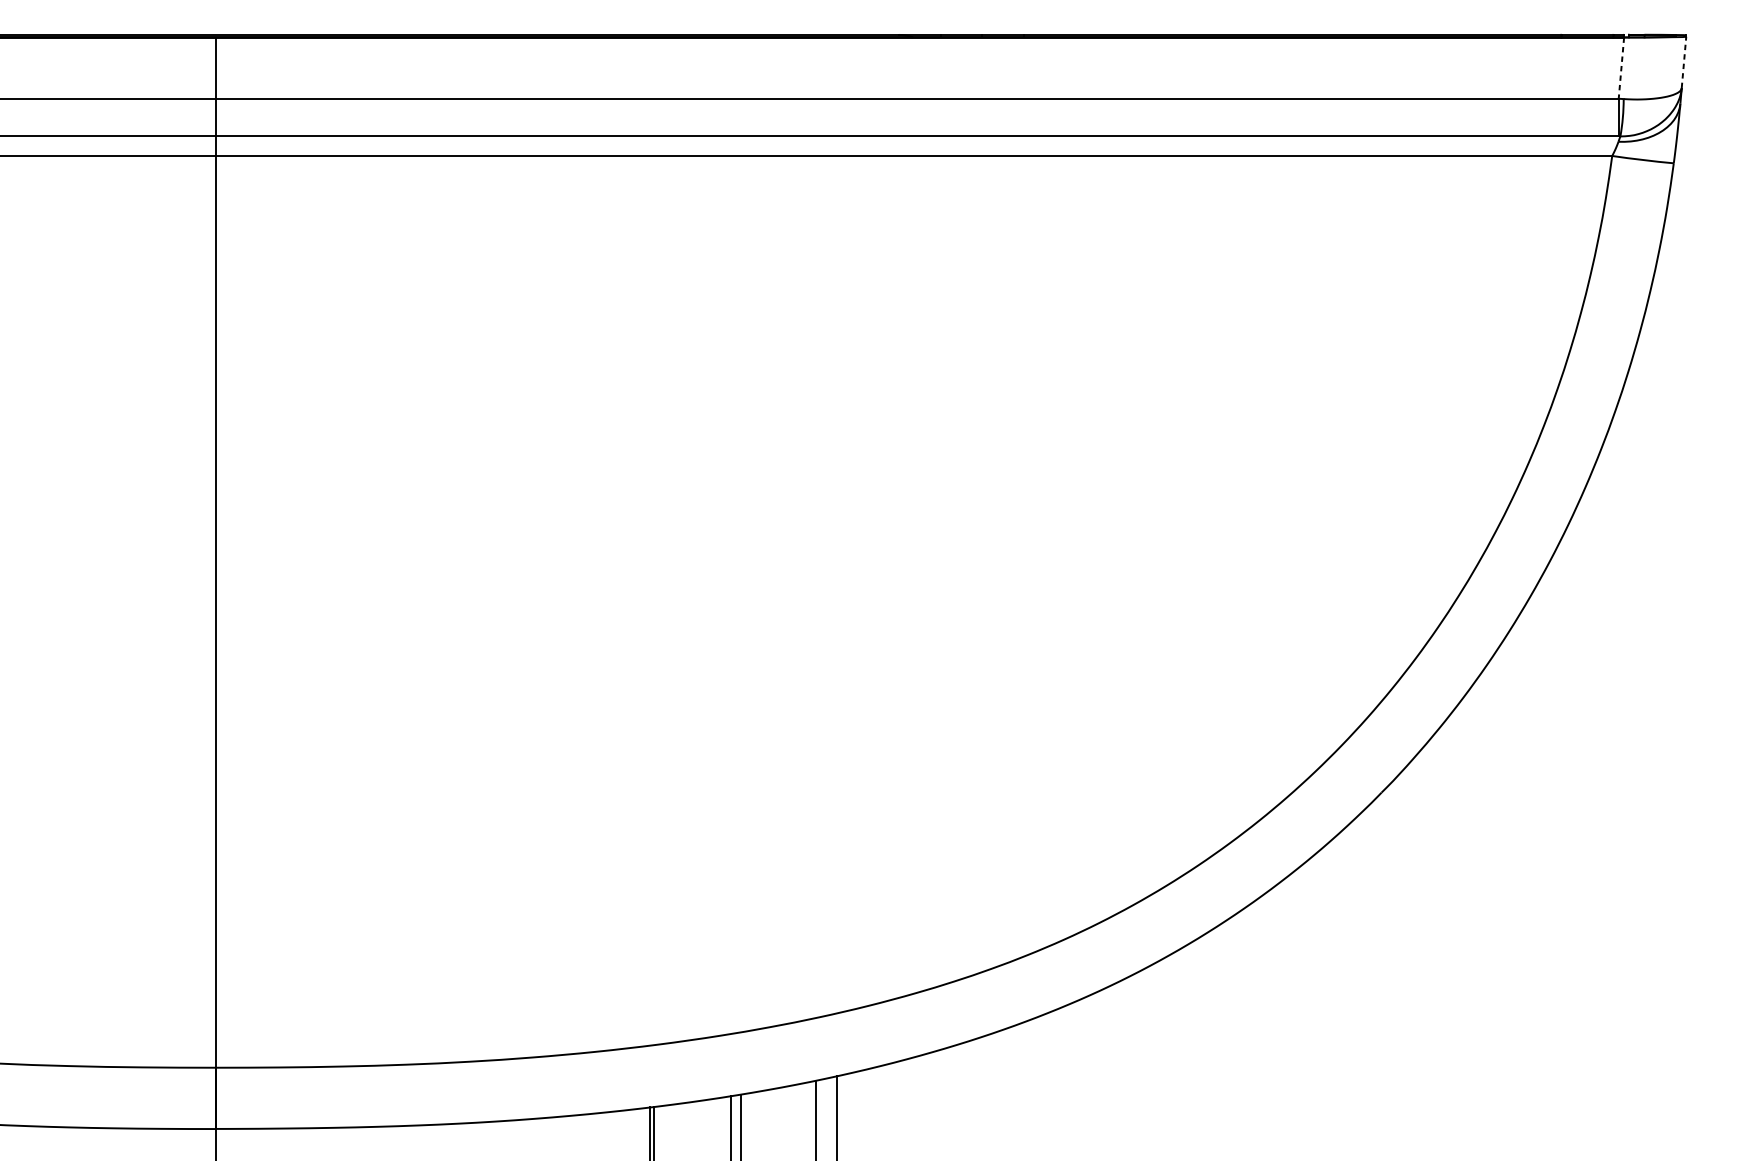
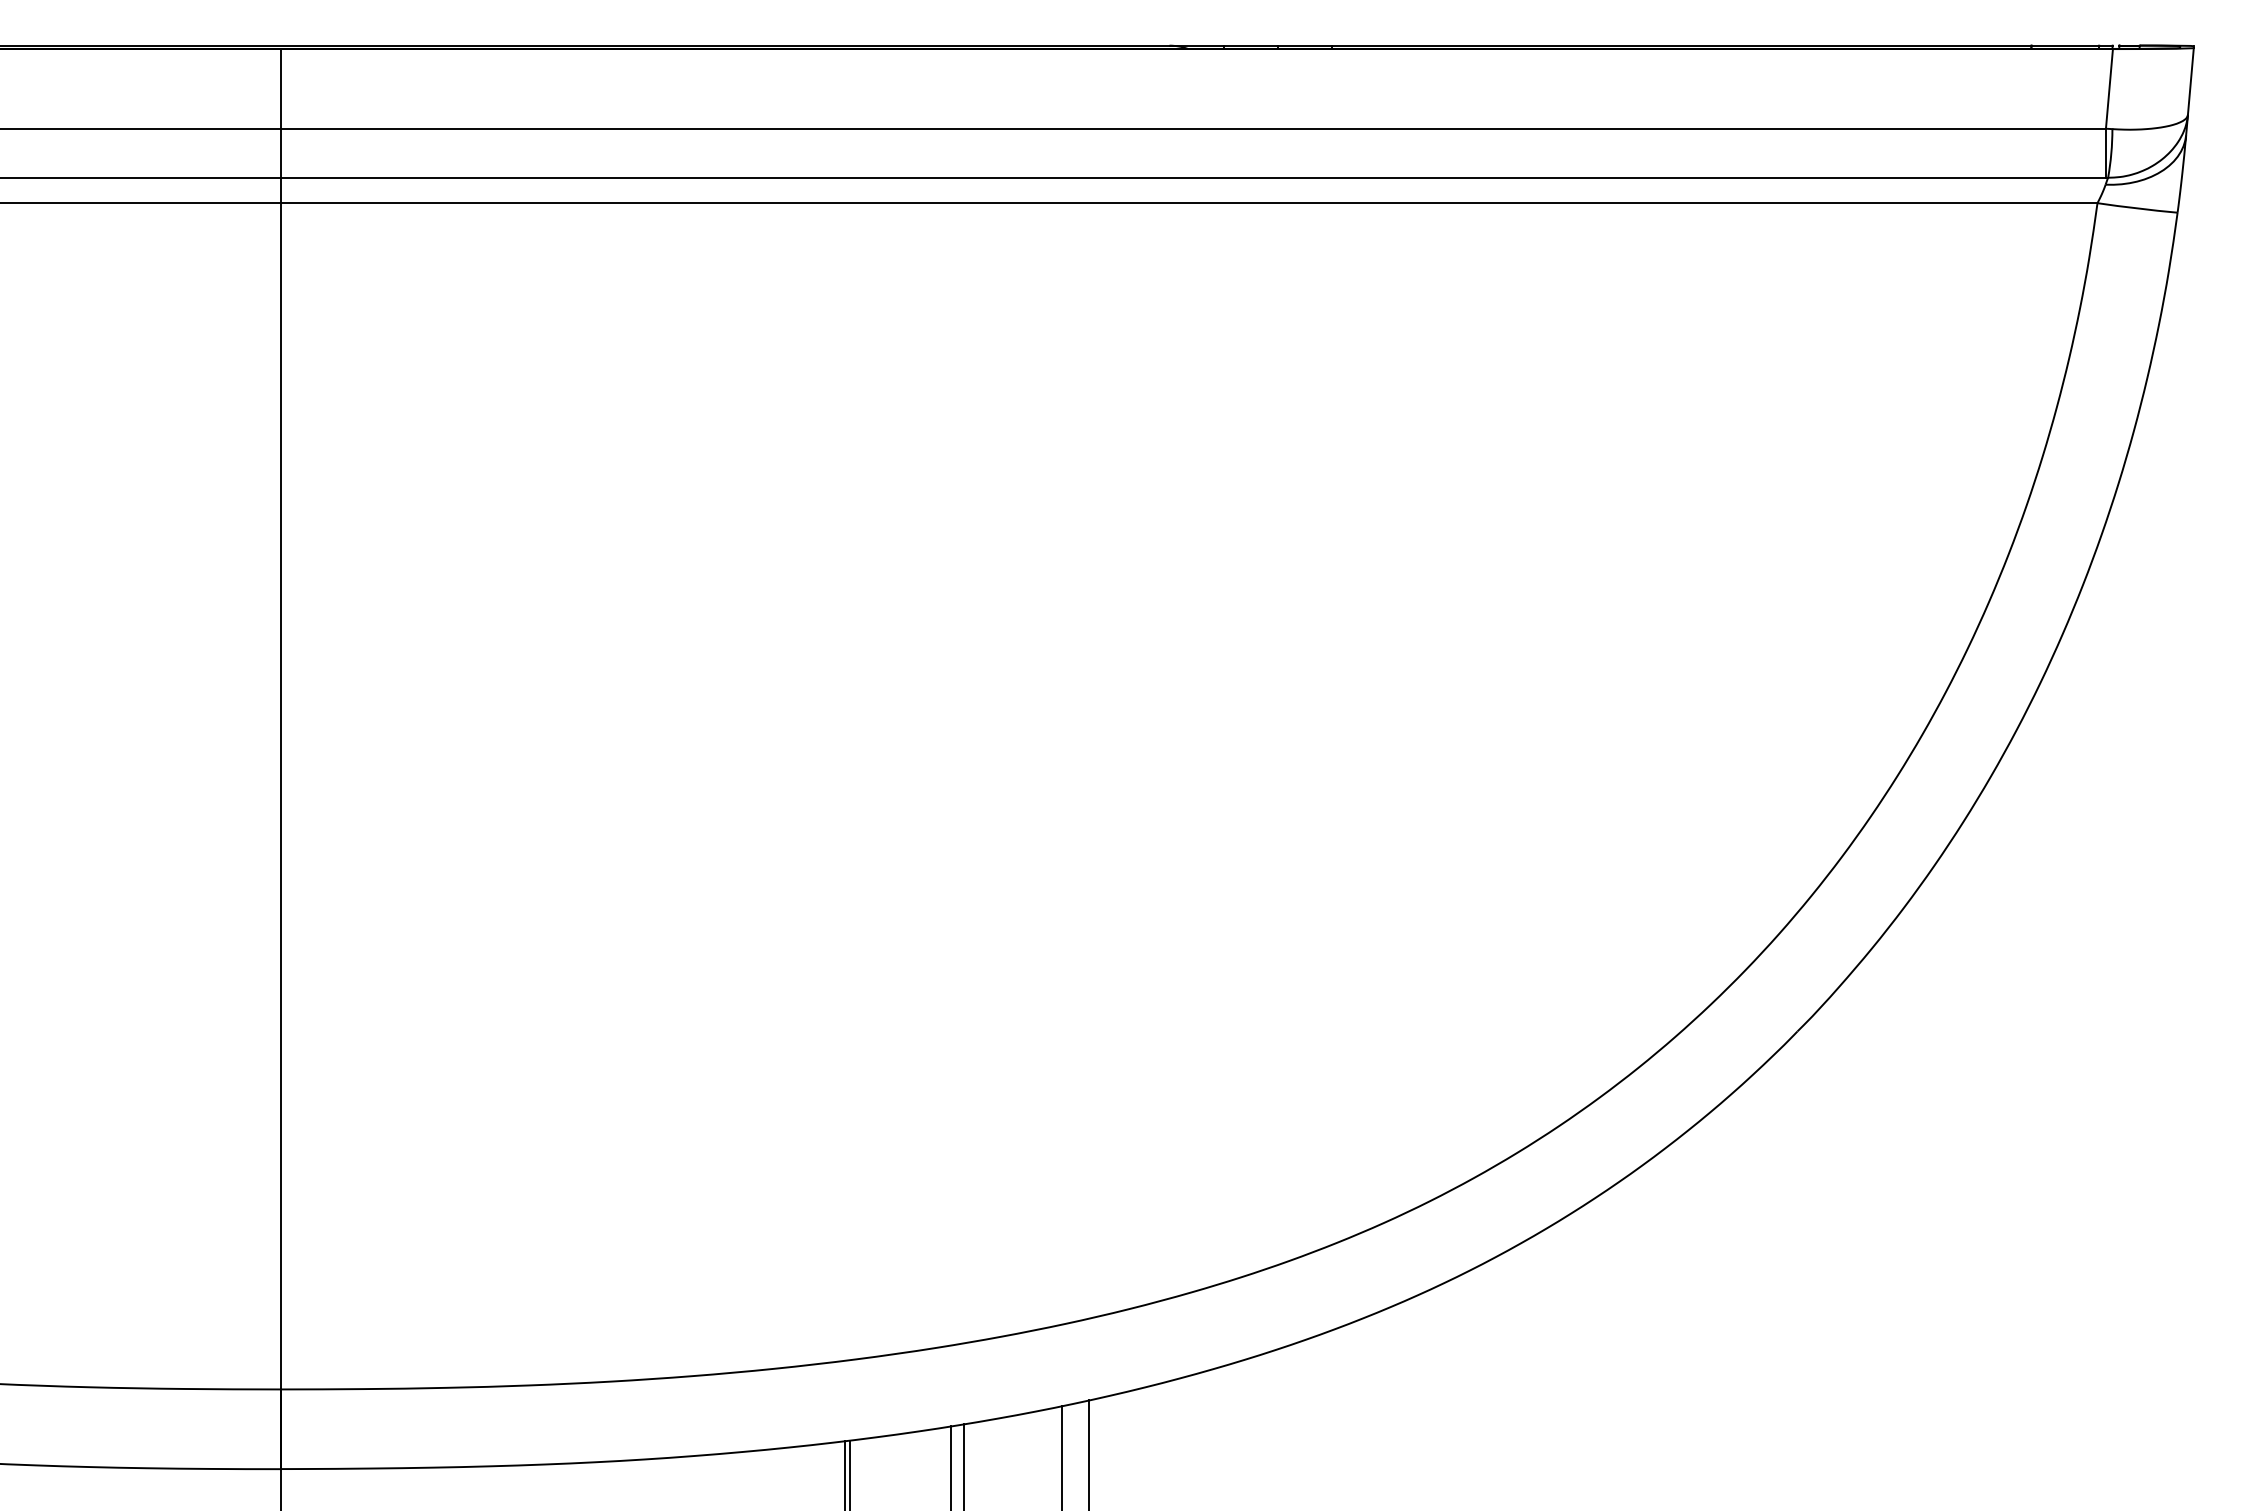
line: (1683, 62) -> (2190, 81), dashed -> solid
line: (1621, 67) -> (2109, 88), dashed -> solid

